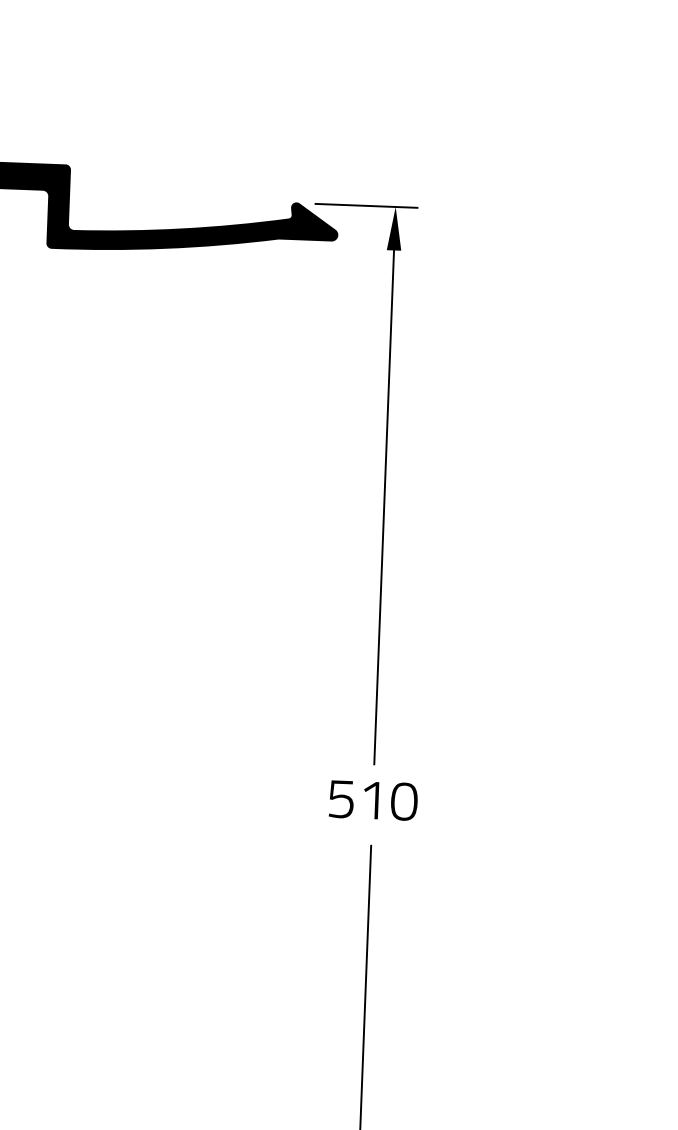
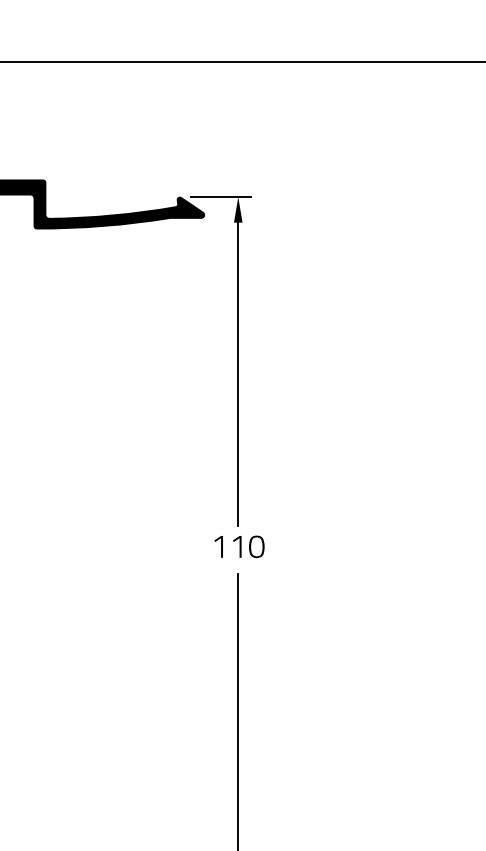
text: (341, 798) -> (219, 546), 510 -> 110

